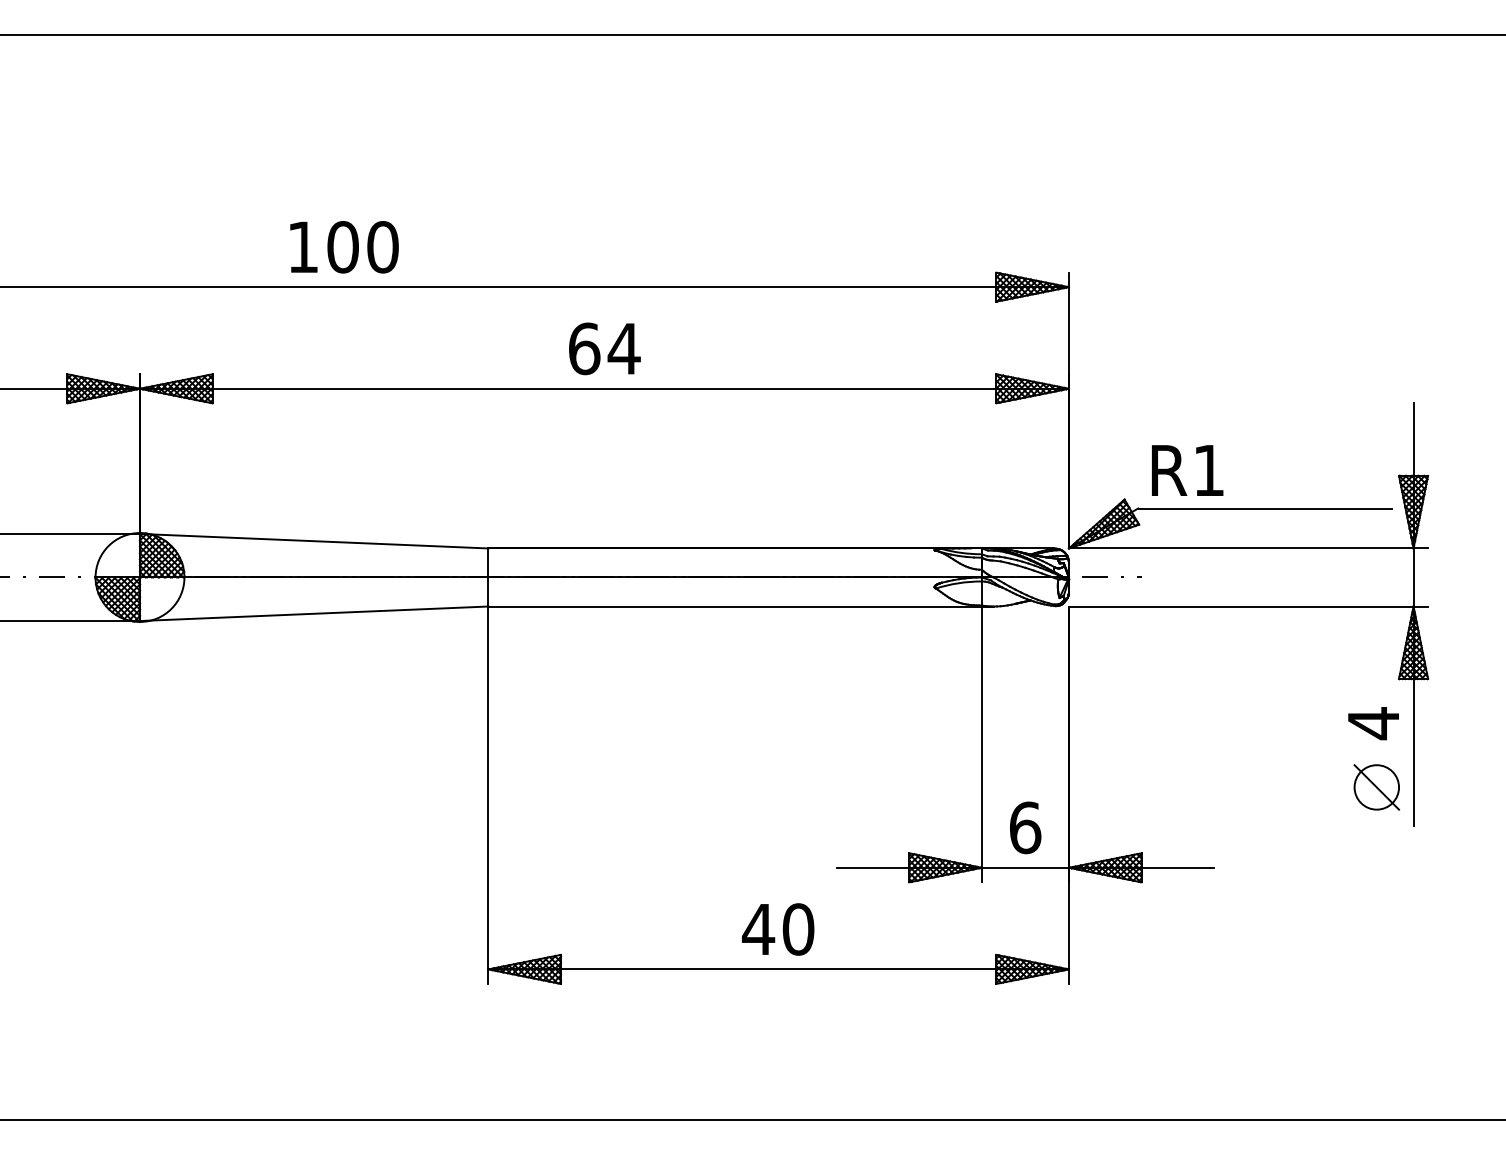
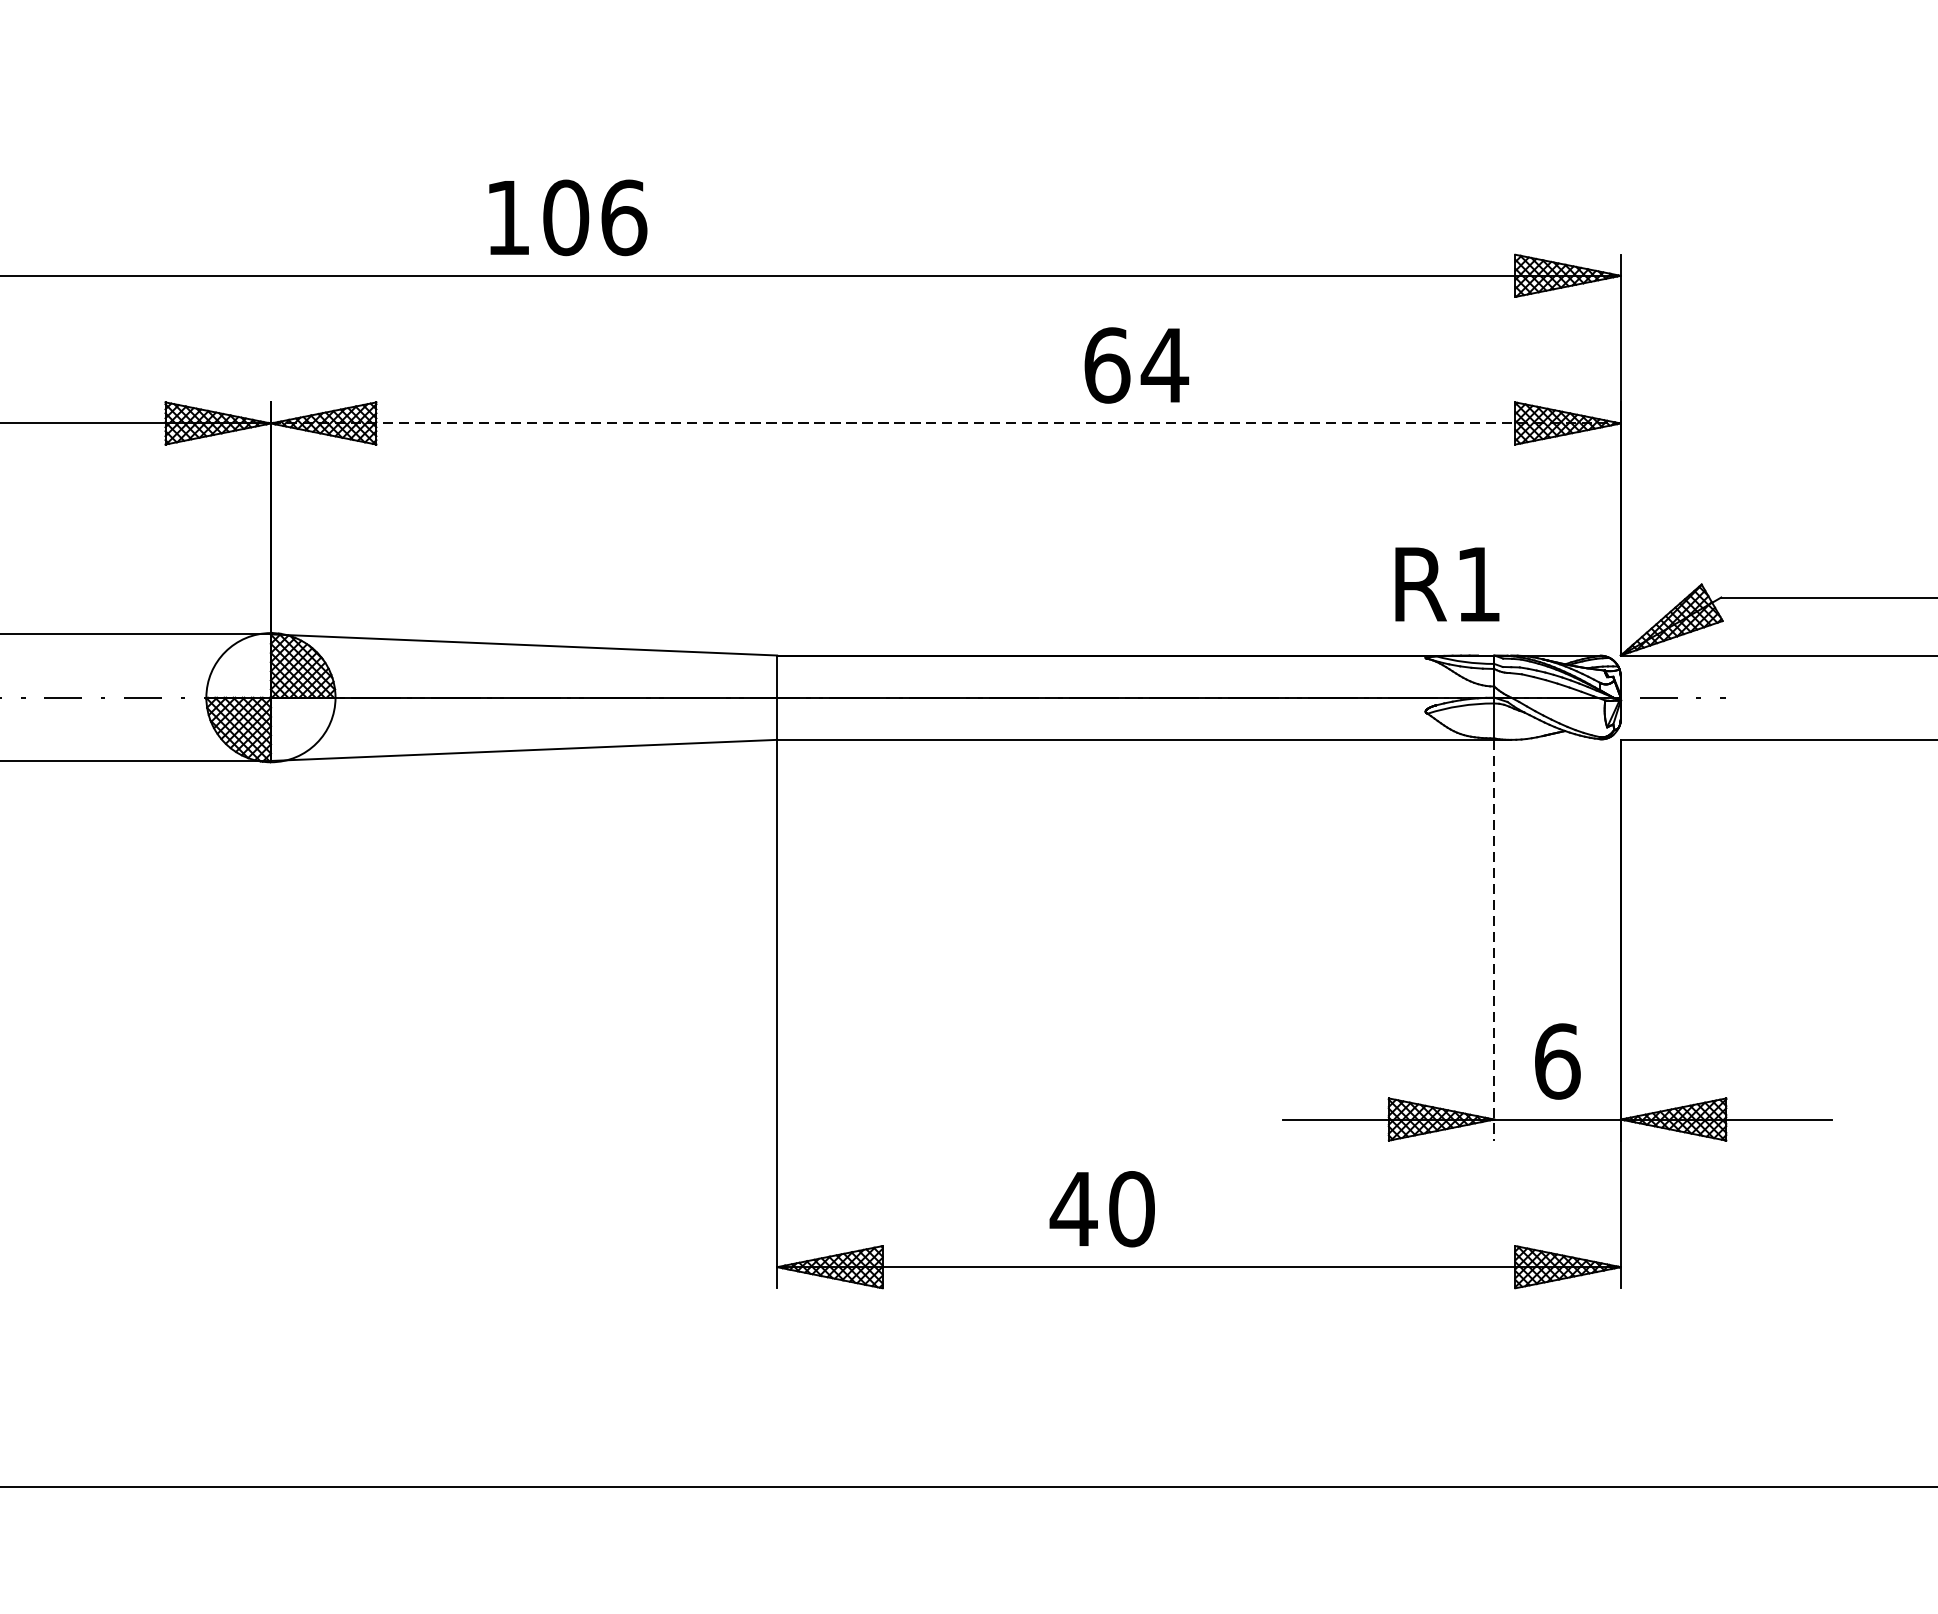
text: (383, 247) -> (624, 218), 100 -> 106
text: (604, 348) -> (1136, 364), moved
line: (605, 388) -> (947, 423), solid -> dashed
text: (1187, 470) -> (1447, 584), moved
line: (981, 744) -> (1493, 940), solid -> dashed
text: (778, 929) -> (1102, 1209), moved

